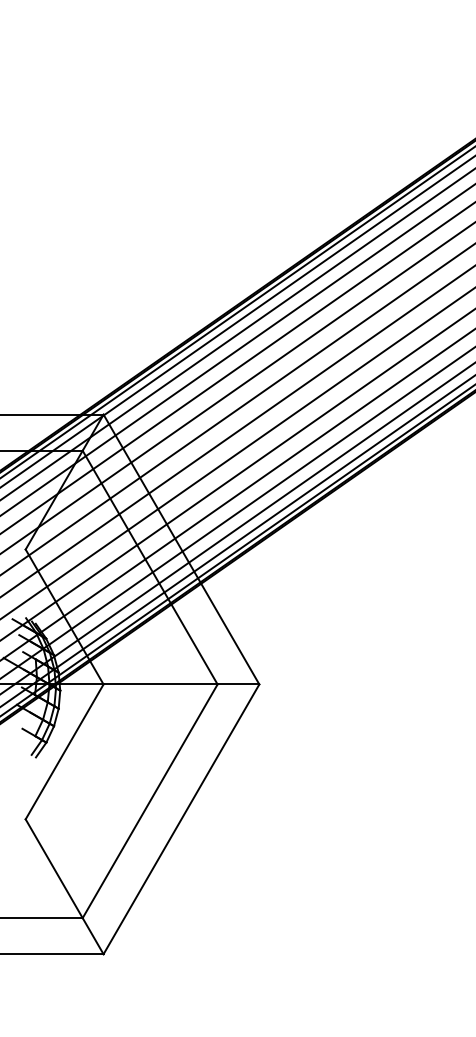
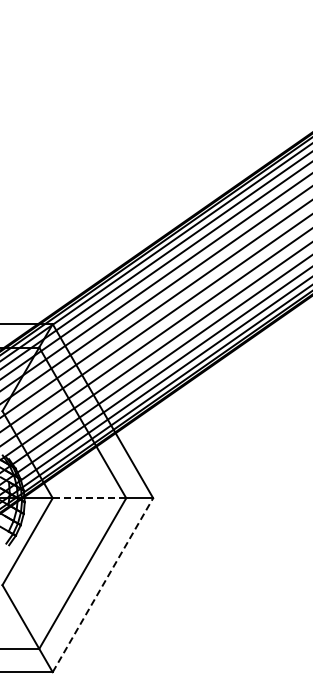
line: (160, 684) -> (89, 498), solid -> dashed
line: (182, 818) -> (103, 584), solid -> dashed

